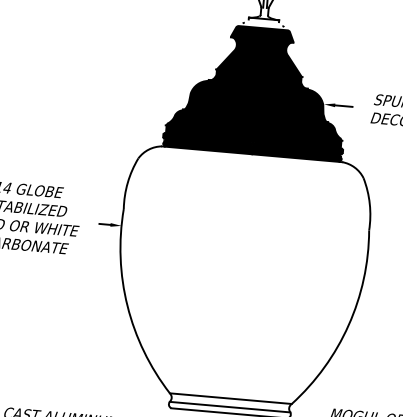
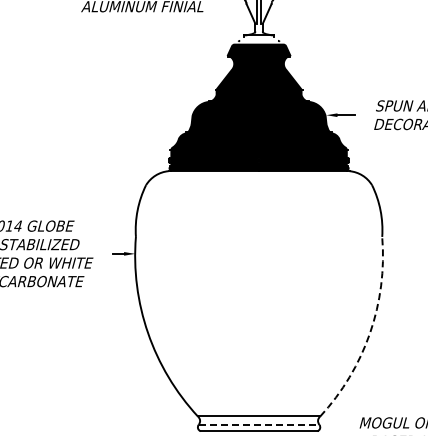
arc: (349, 325) -> (370, 333), solid -> dashed
line: (230, 406) -> (259, 424), solid -> dashed

